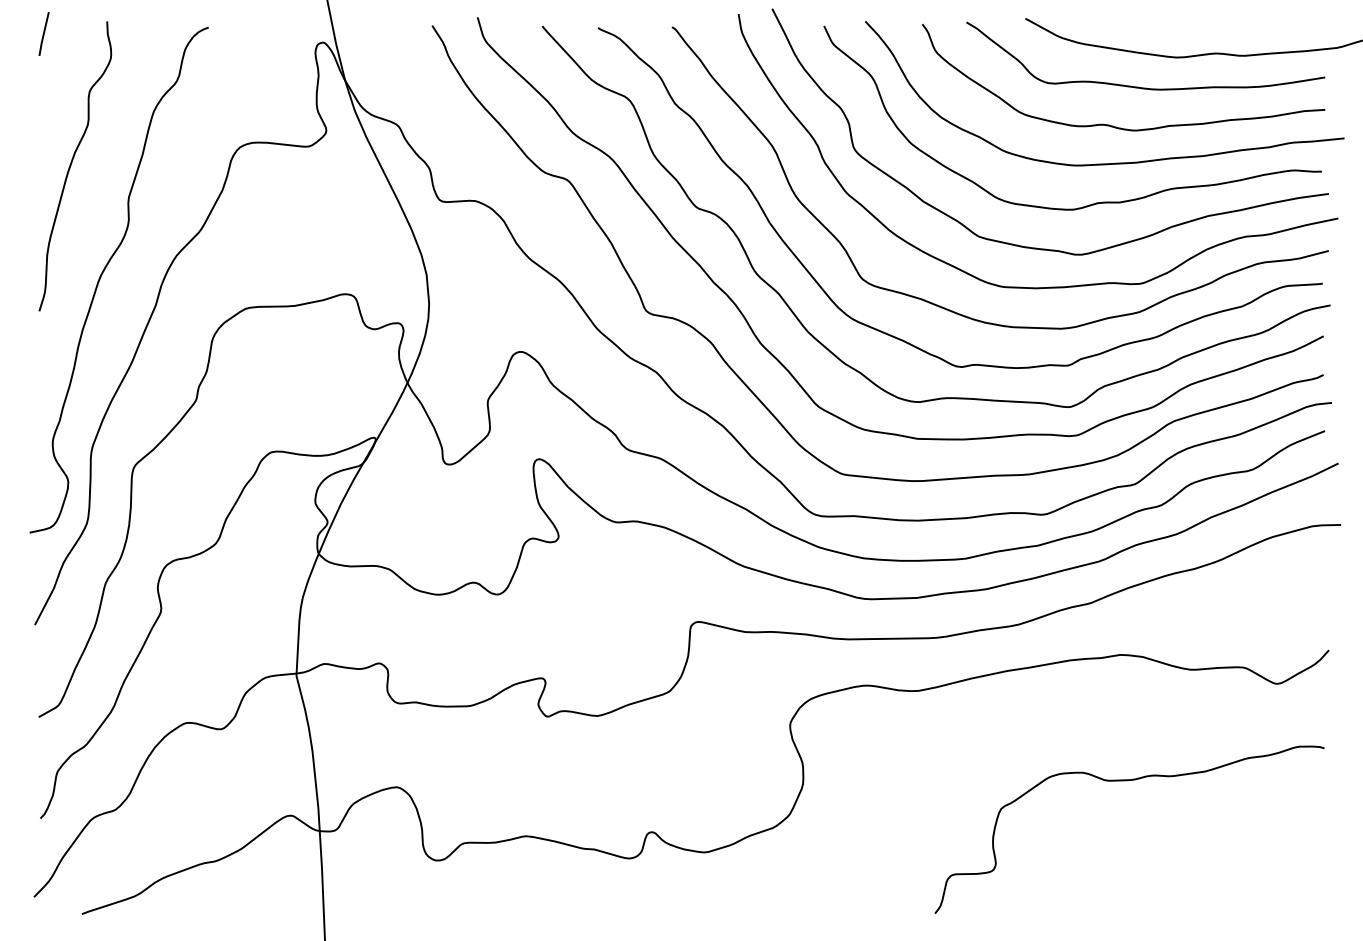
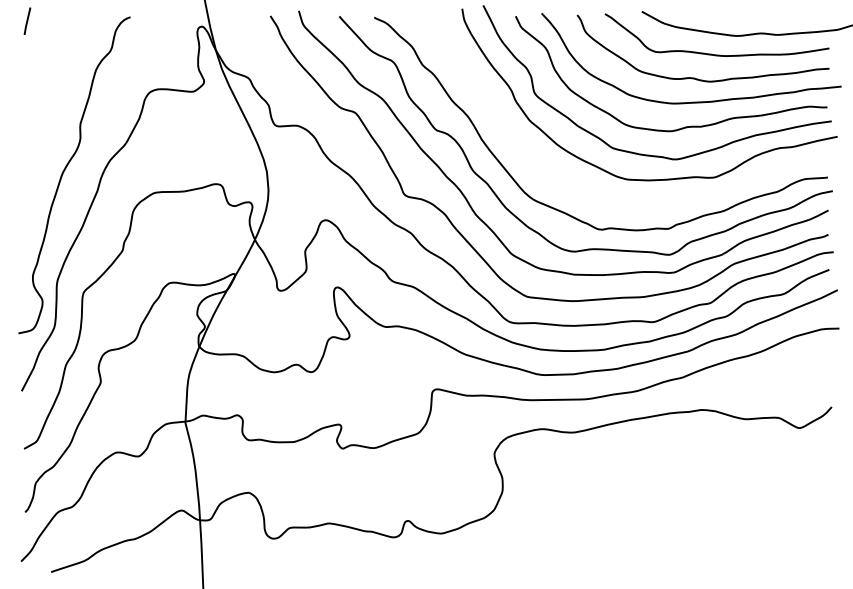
curve: (72, 163) -> (45, 102), removed
curve: (951, 309) -> (595, 193), removed
curve: (1128, 781) -> (706, 489), removed

